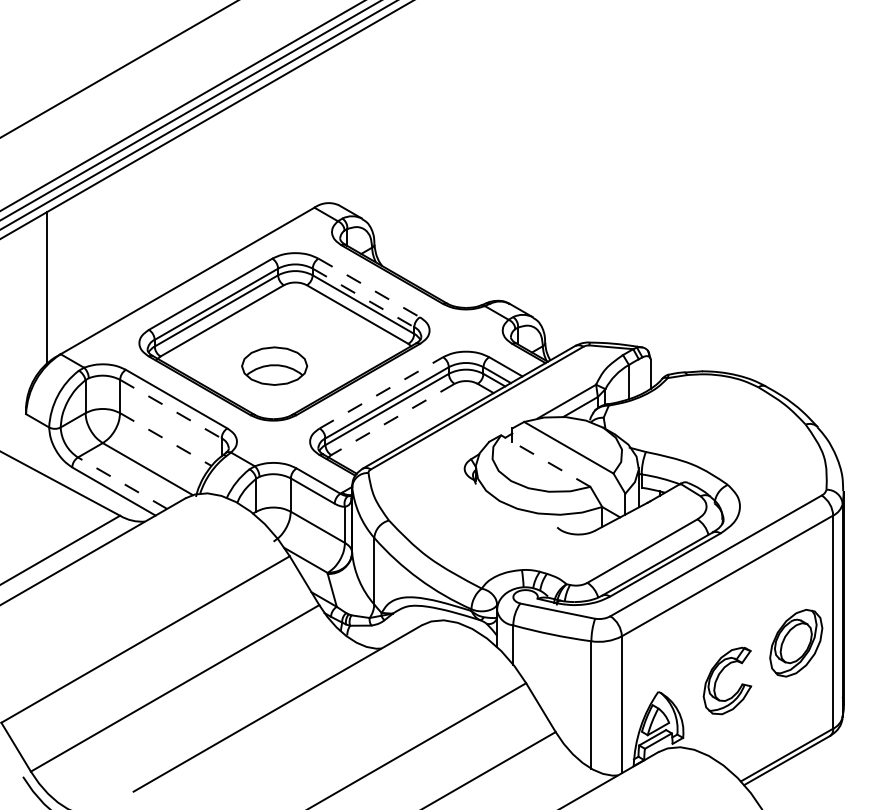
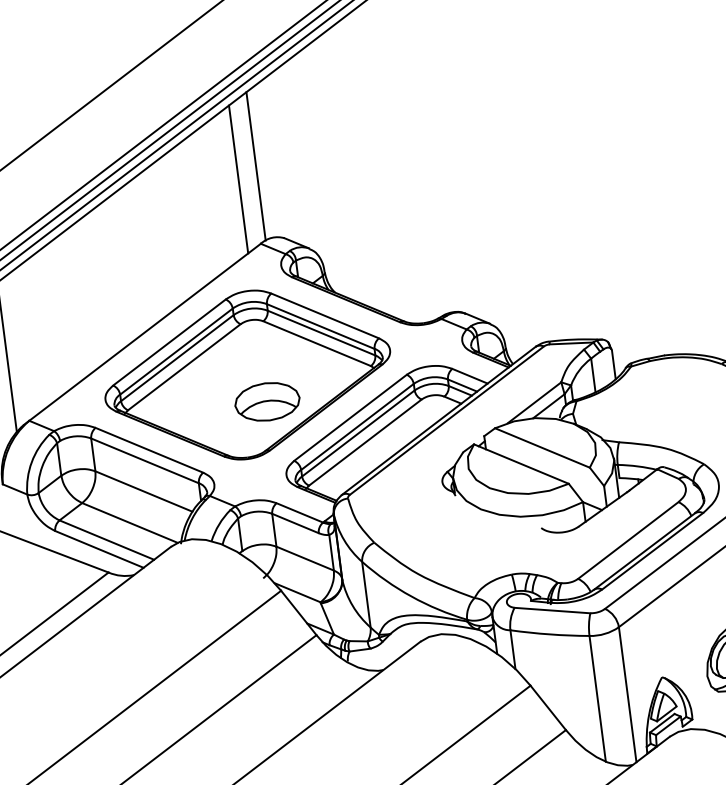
line: (319, 129) -> (255, 166), added
line: (300, 140) -> (238, 179), added
line: (369, 287) -> (325, 315), dashed -> solid
line: (363, 297) -> (320, 326), dashed -> solid
part: (274, 365) -> (267, 401), moved
line: (381, 392) -> (350, 417), dashed -> solid
line: (170, 409) -> (144, 461), dashed -> solid
line: (392, 419) -> (364, 442), dashed -> solid
line: (165, 439) -> (143, 491), dashed -> solid
line: (545, 461) -> (521, 464), dashed -> solid
line: (122, 482) -> (106, 539), dashed -> solid

